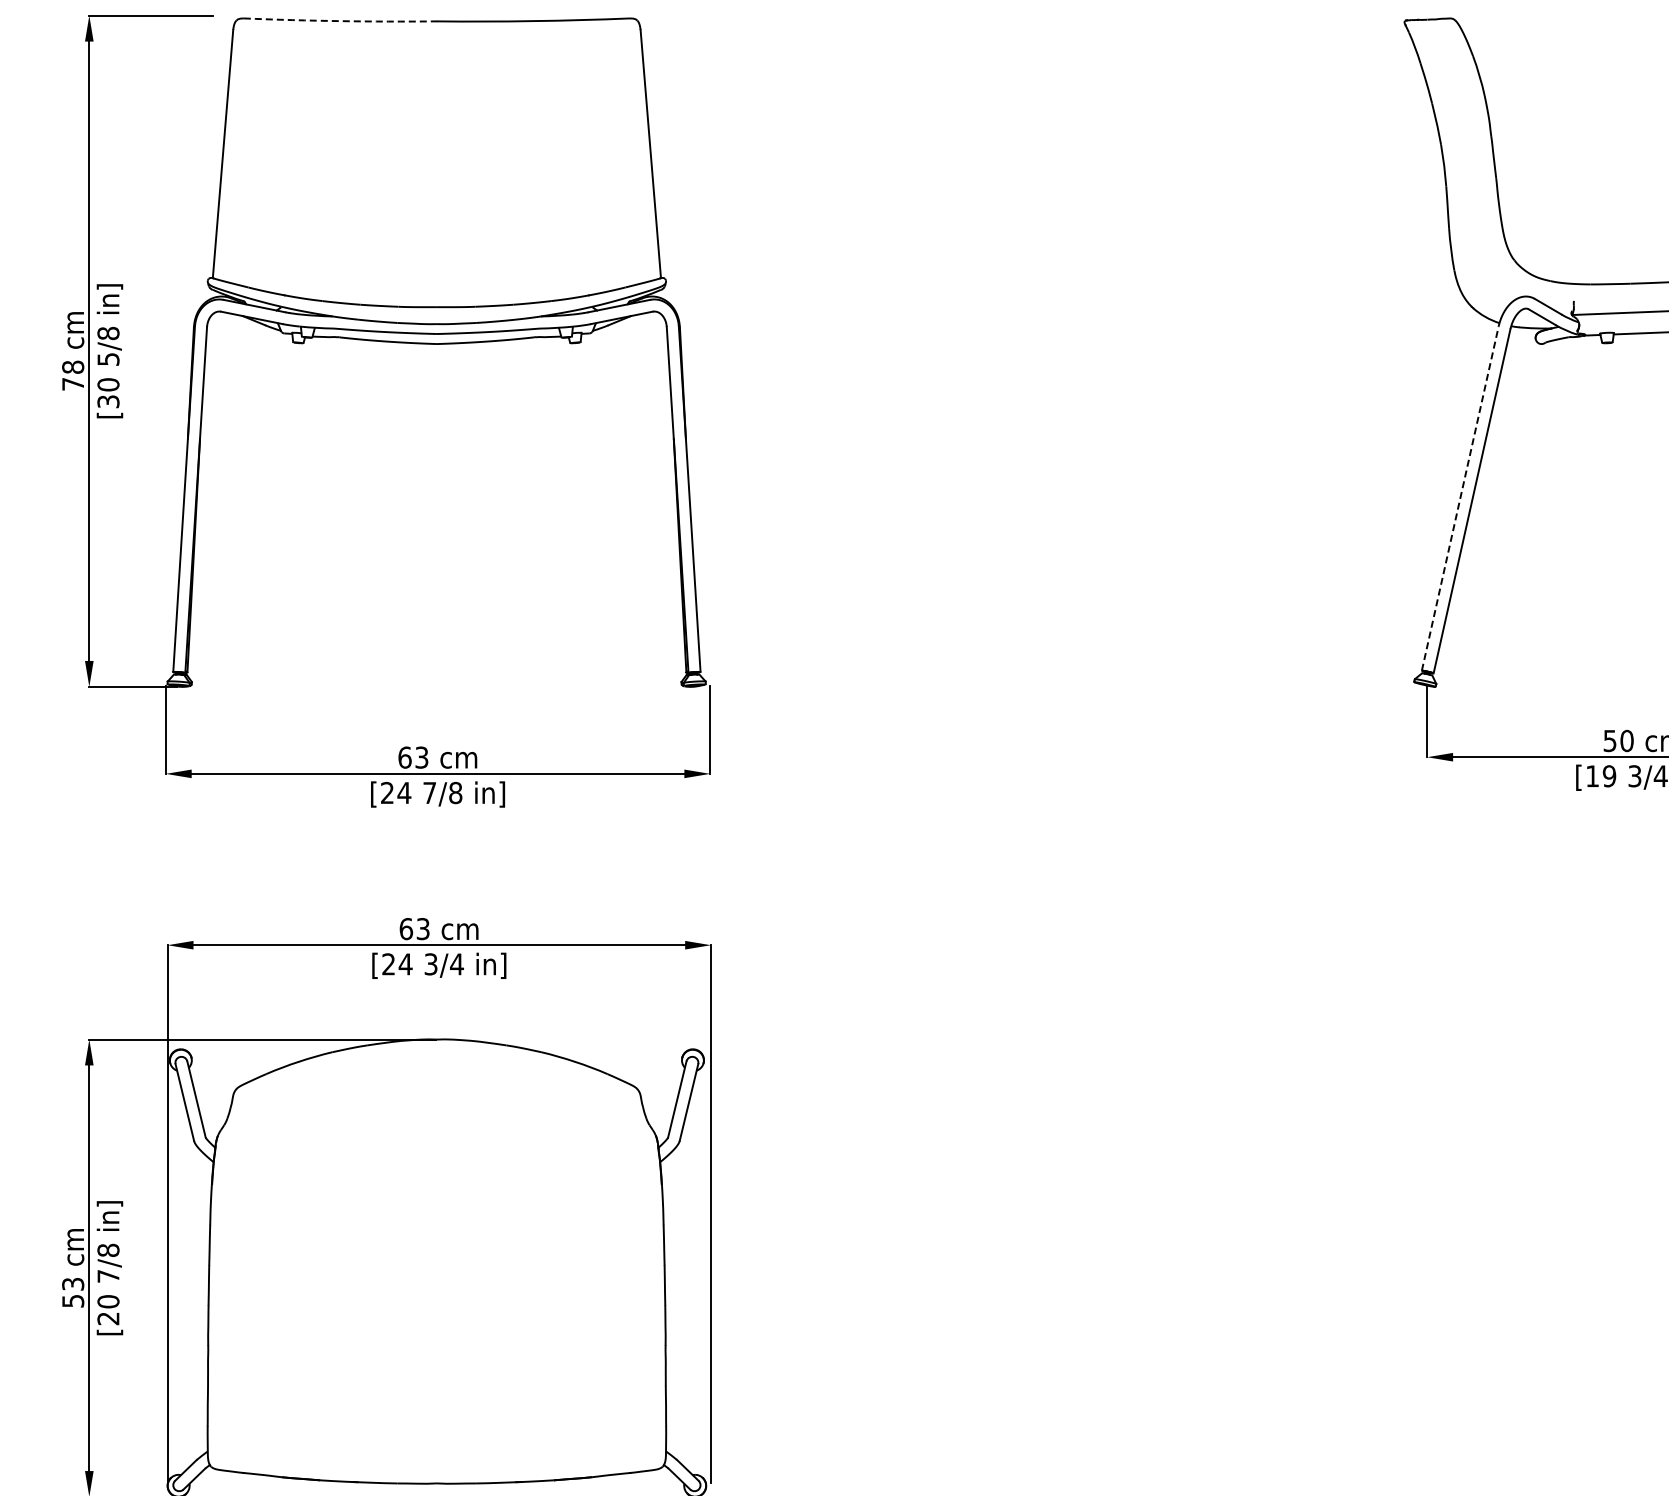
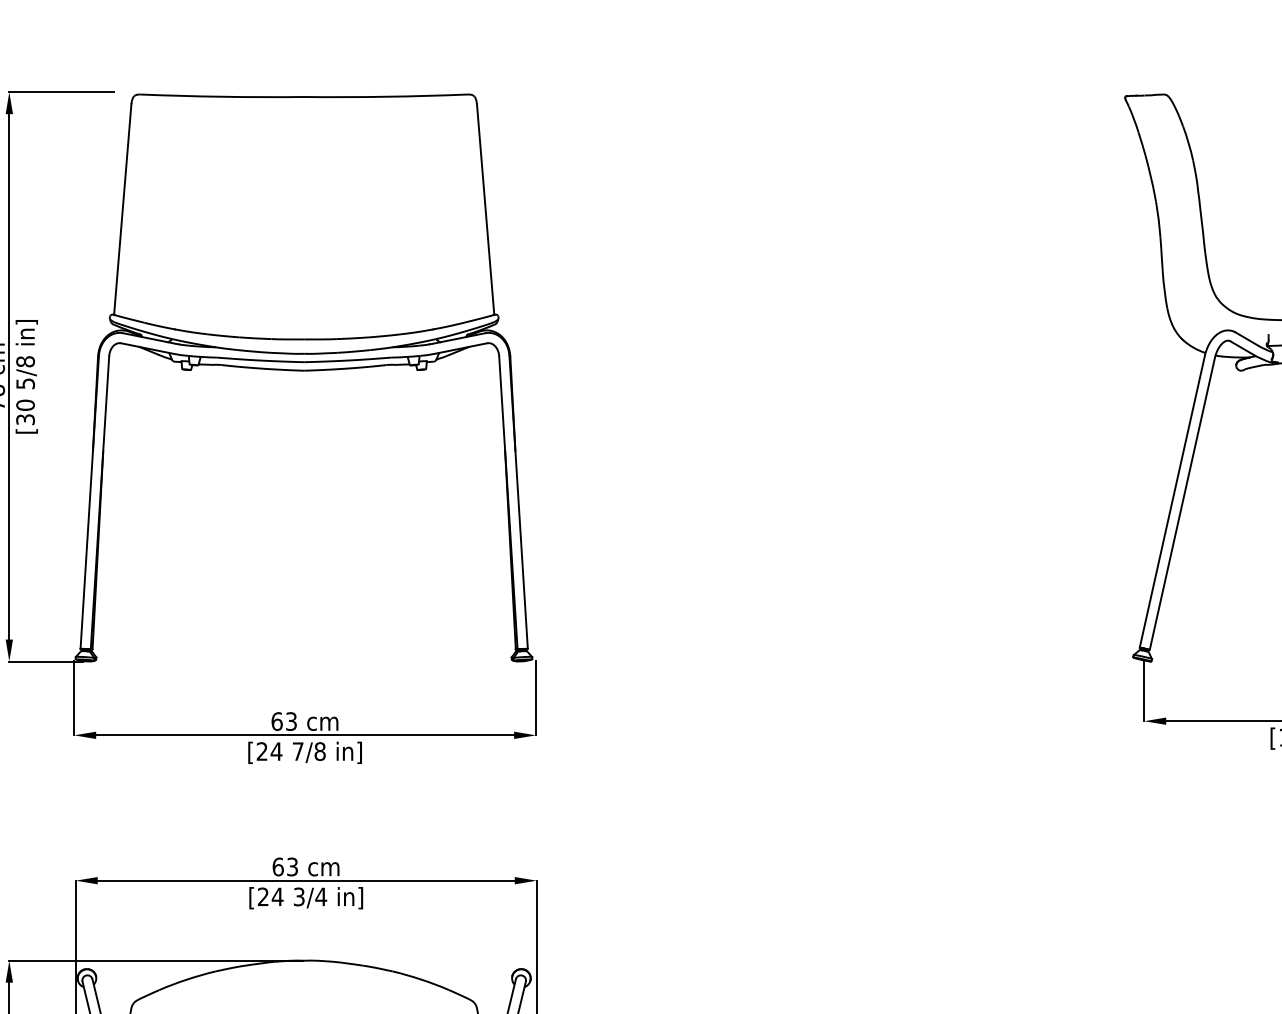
arc: (340, 21) -> (222, 97), dashed -> solid
line: (1460, 498) -> (1172, 501), dashed -> solid

